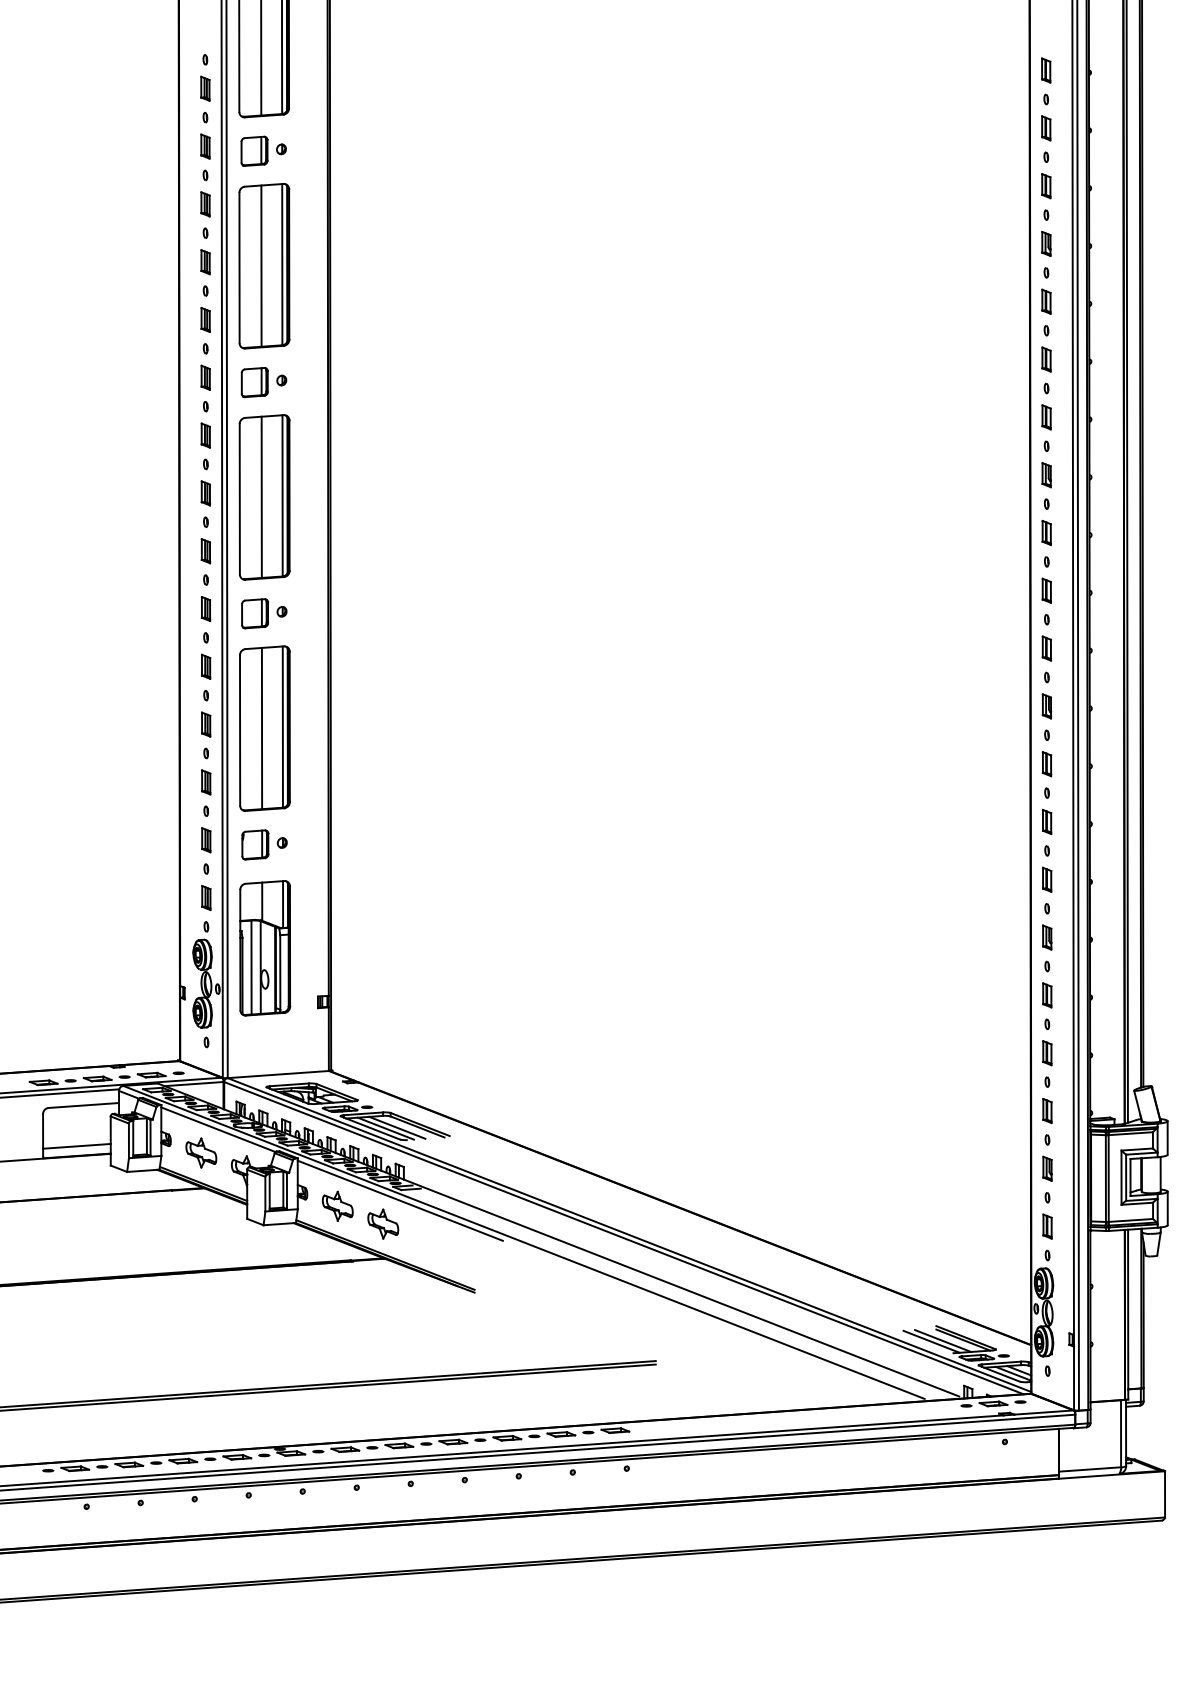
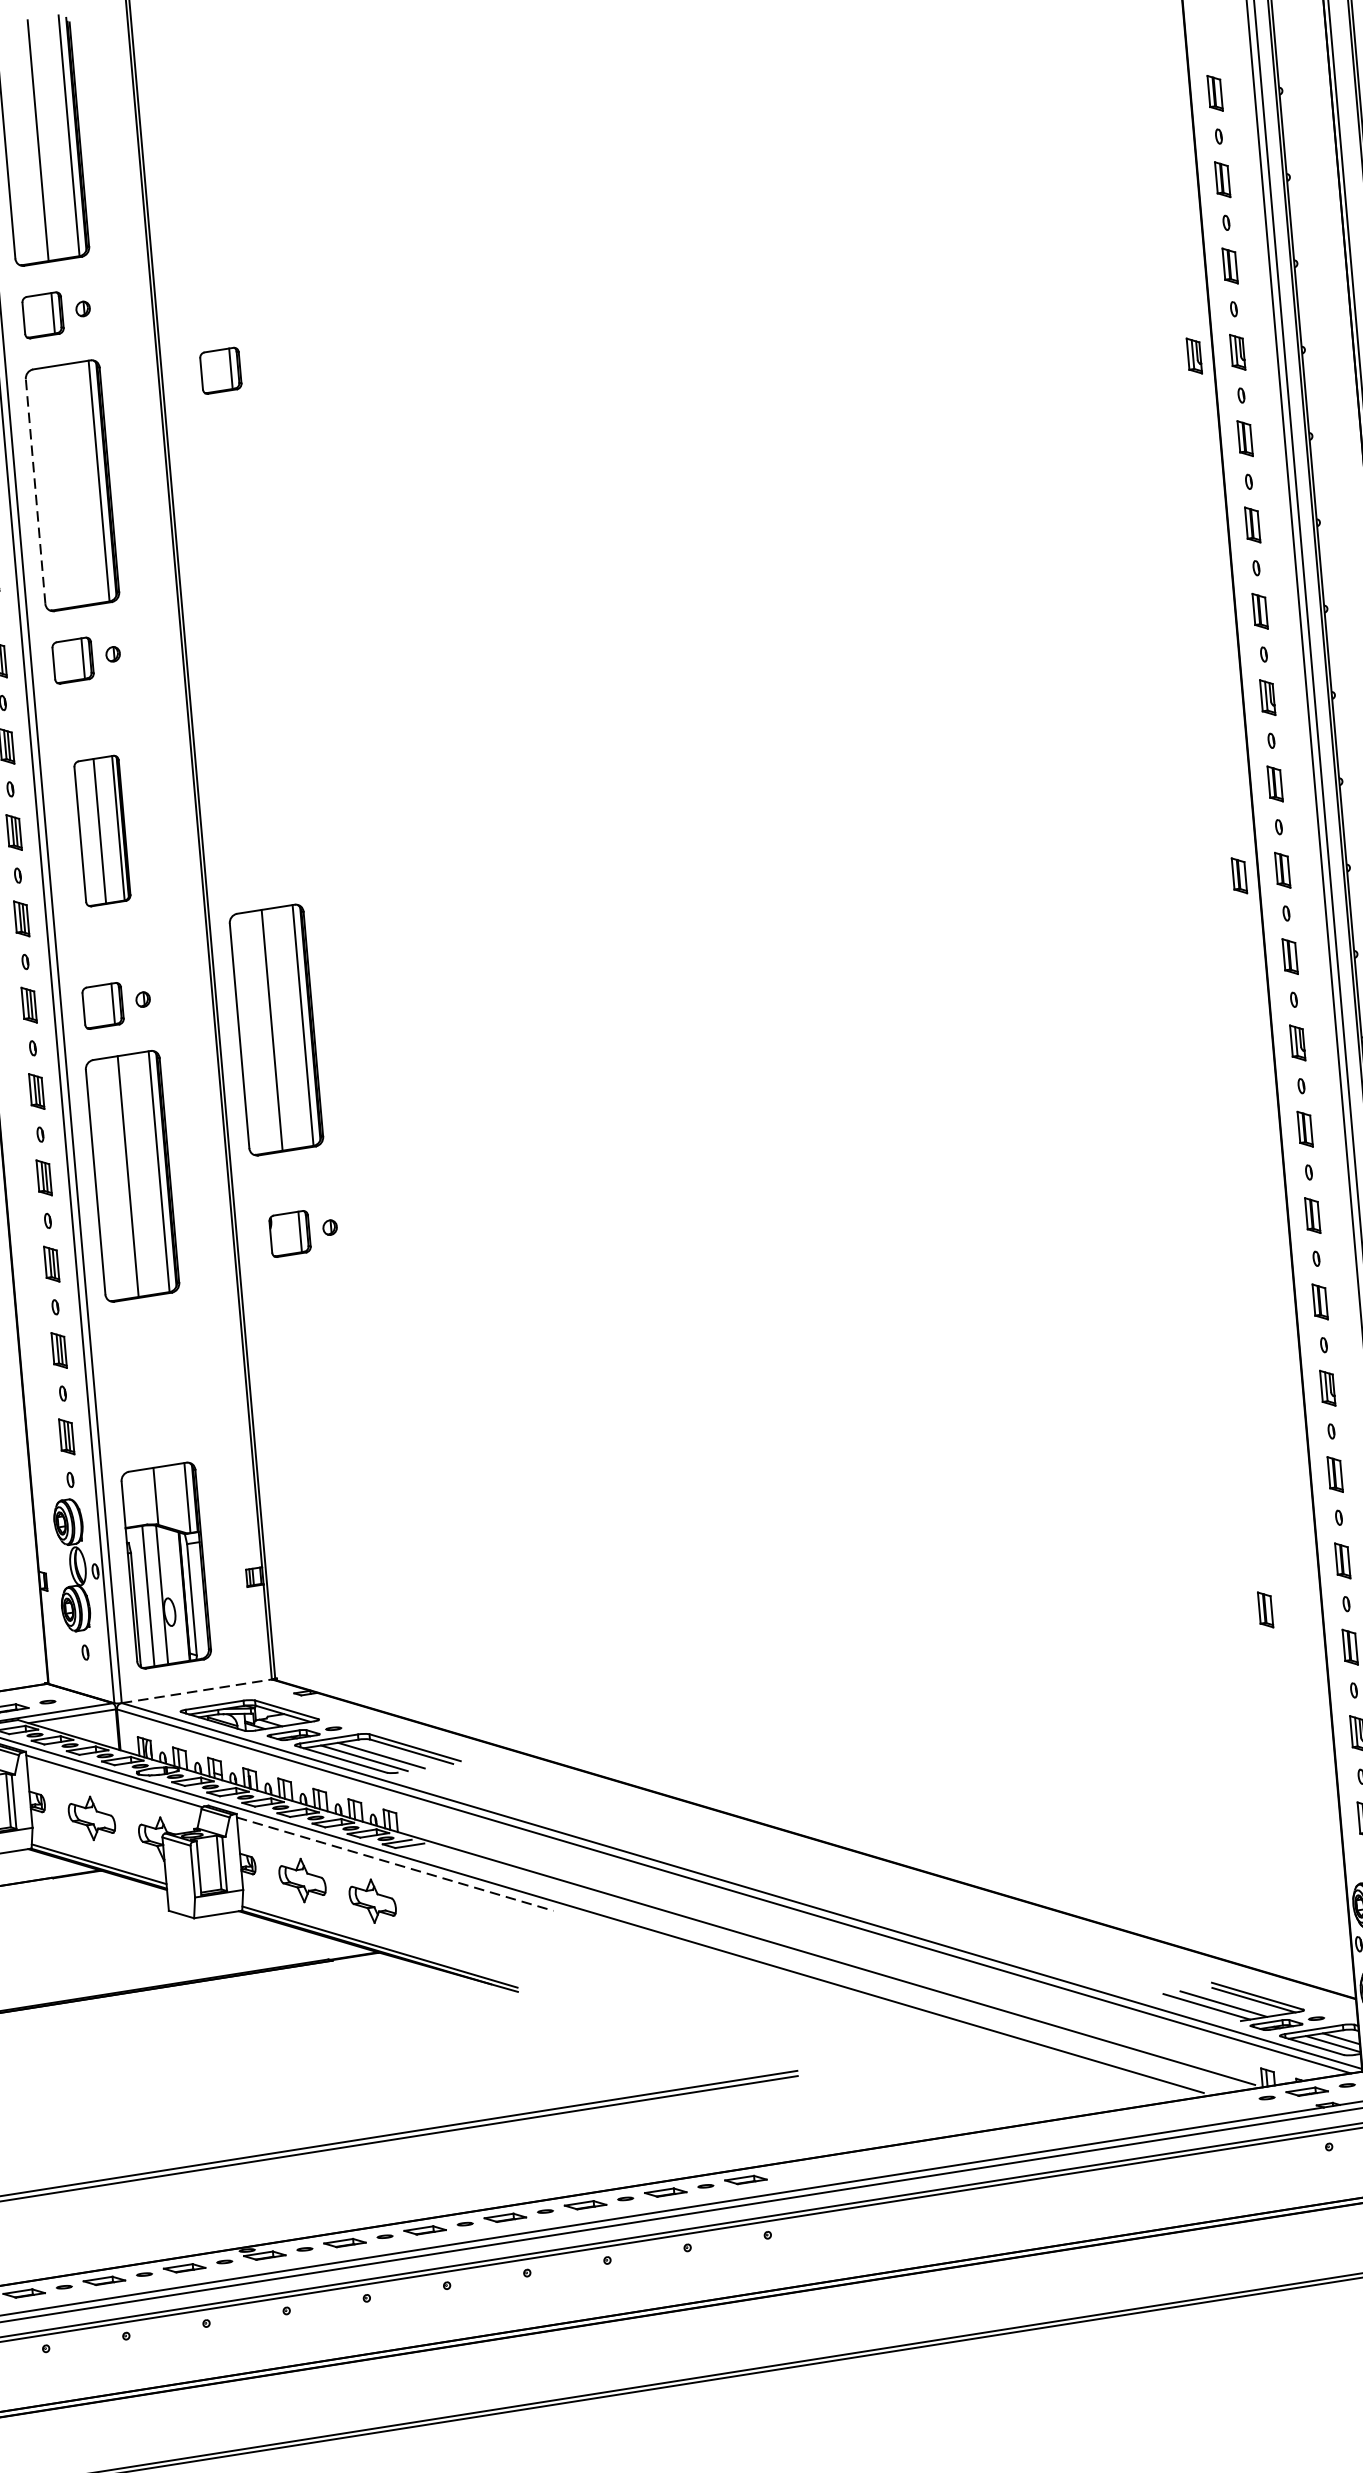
part: (369, 197) -> (220, 369), added
part: (1017, 243) -> (1194, 355), added
line: (261, 265) -> (68, 485), removed
line: (239, 267) -> (35, 490), solid -> dashed
part: (264, 497) -> (102, 831), size x0.6
part: (1017, 591) -> (1239, 875), added
part: (368, 639) -> (275, 1029), added
part: (264, 844) -> (303, 1232), moved
part: (265, 948) -> (166, 1565), moved
line: (278, 1074) -> (197, 1691), solid -> dashed
part: (993, 1081) -> (1265, 1610), added
line: (400, 1200) -> (395, 1863), solid -> dashed

